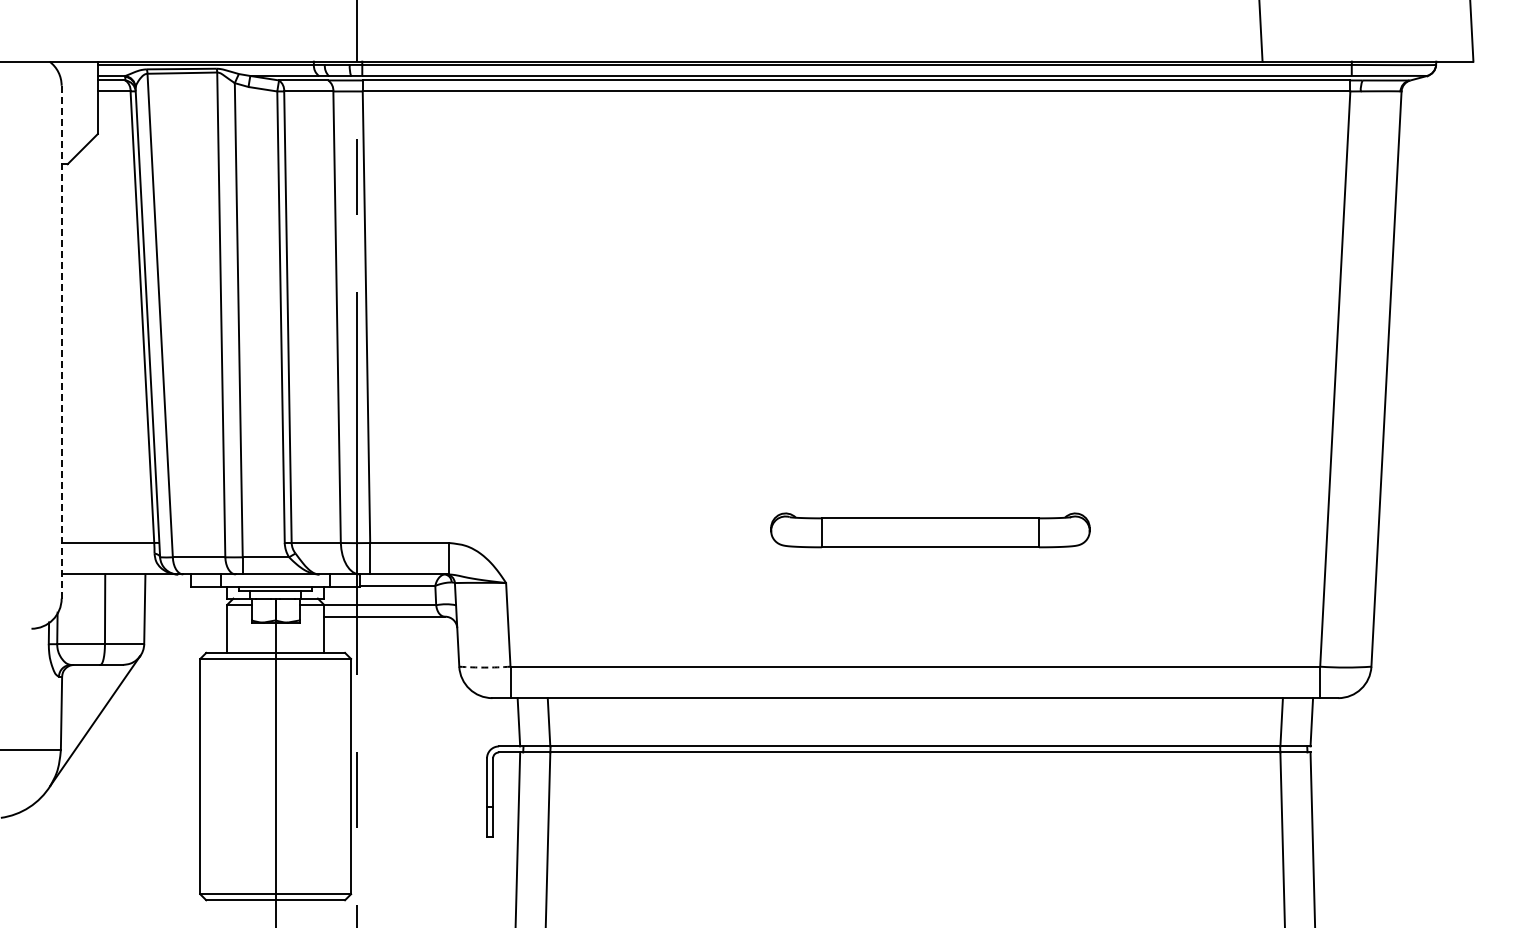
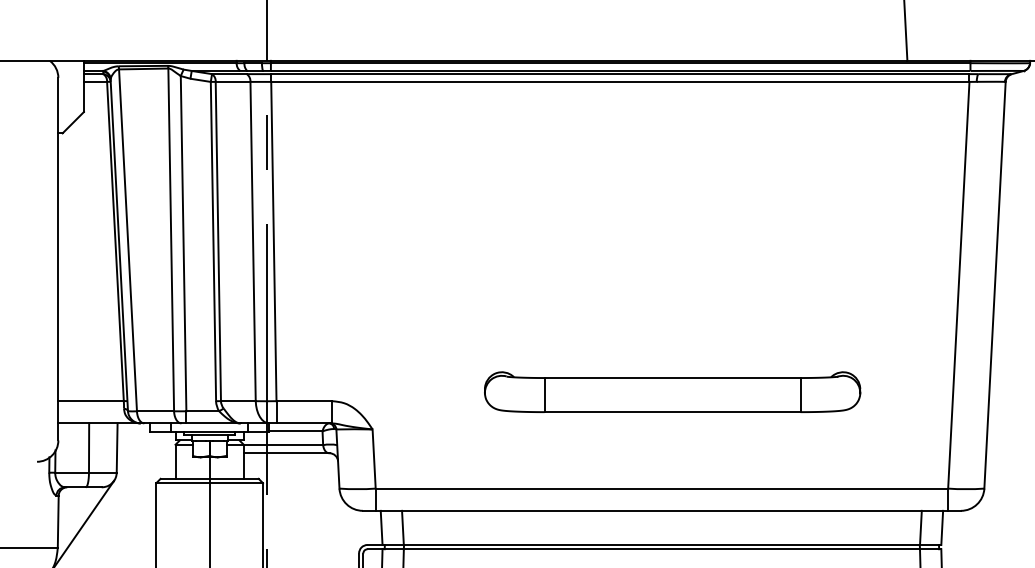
line: (61, 342) -> (58, 259), dashed -> solid
part: (930, 530) -> (672, 392), size x1.67
arc: (484, 667) -> (357, 489), dashed -> solid

